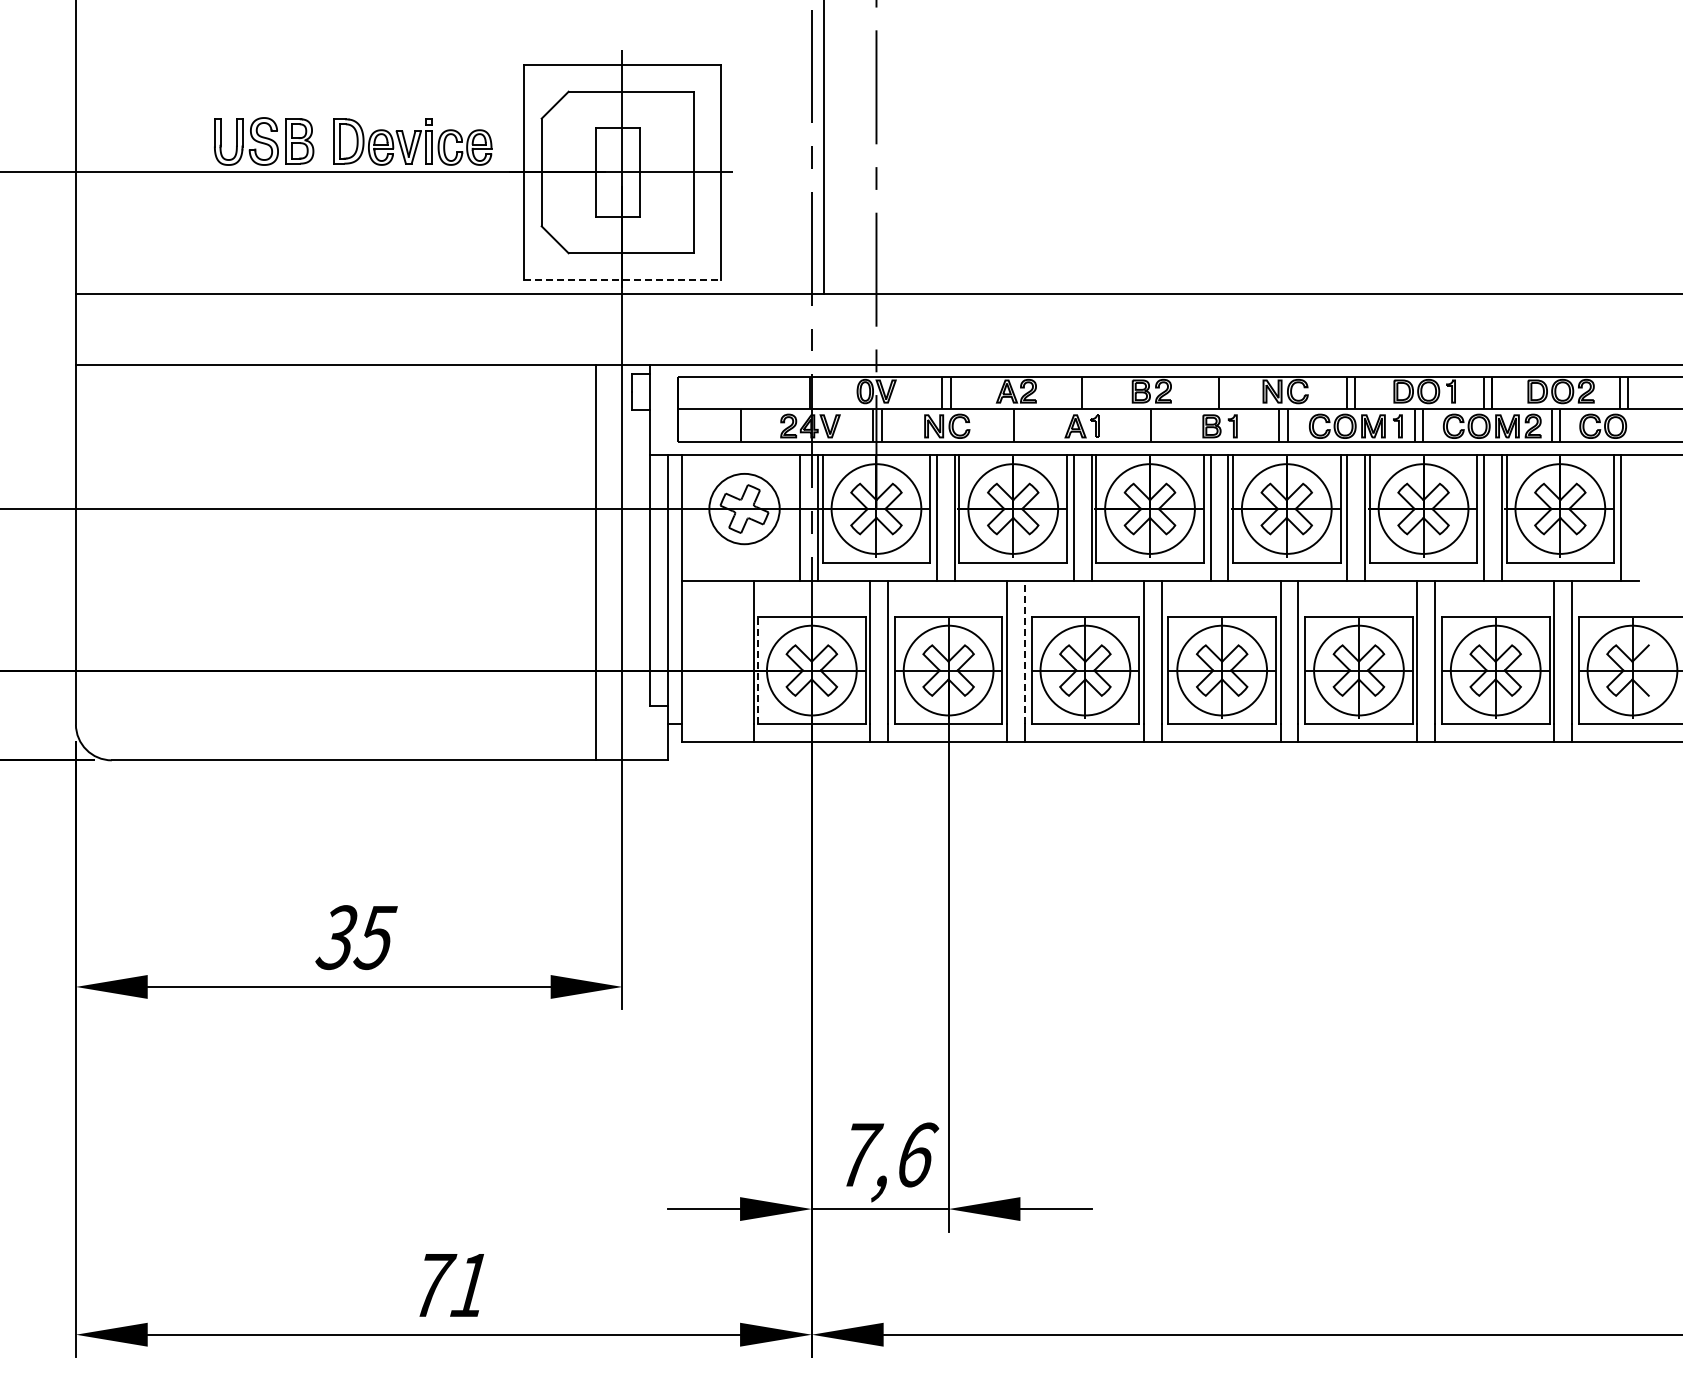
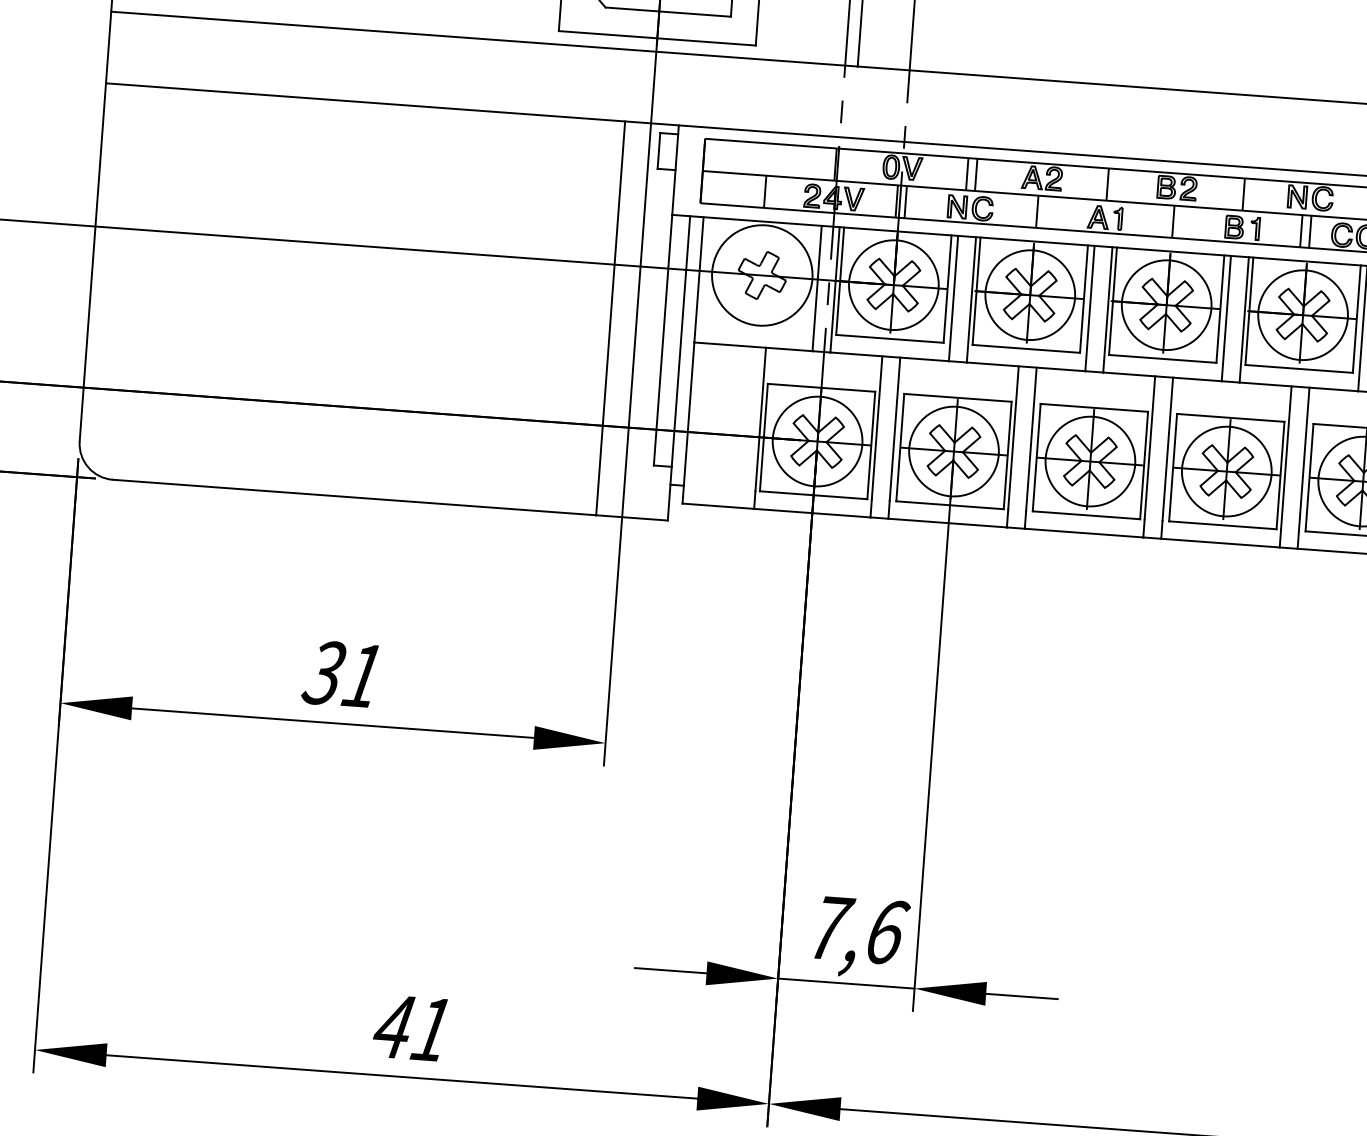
line: (622, 280) -> (657, 38), dashed -> solid
circle: (744, 508) -> (762, 274), size x1.43
line: (1024, 652) -> (1030, 439), dashed -> solid
line: (758, 670) -> (764, 437), dashed -> solid
text: (375, 938) -> (362, 676), 35 -> 31
text: (434, 1285) -> (396, 1027), 71 -> 41

